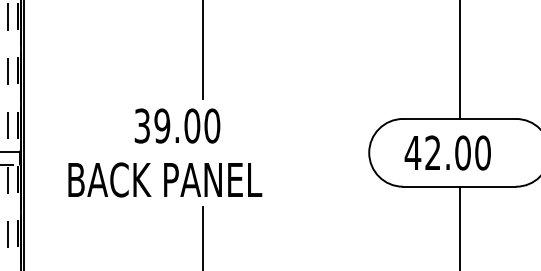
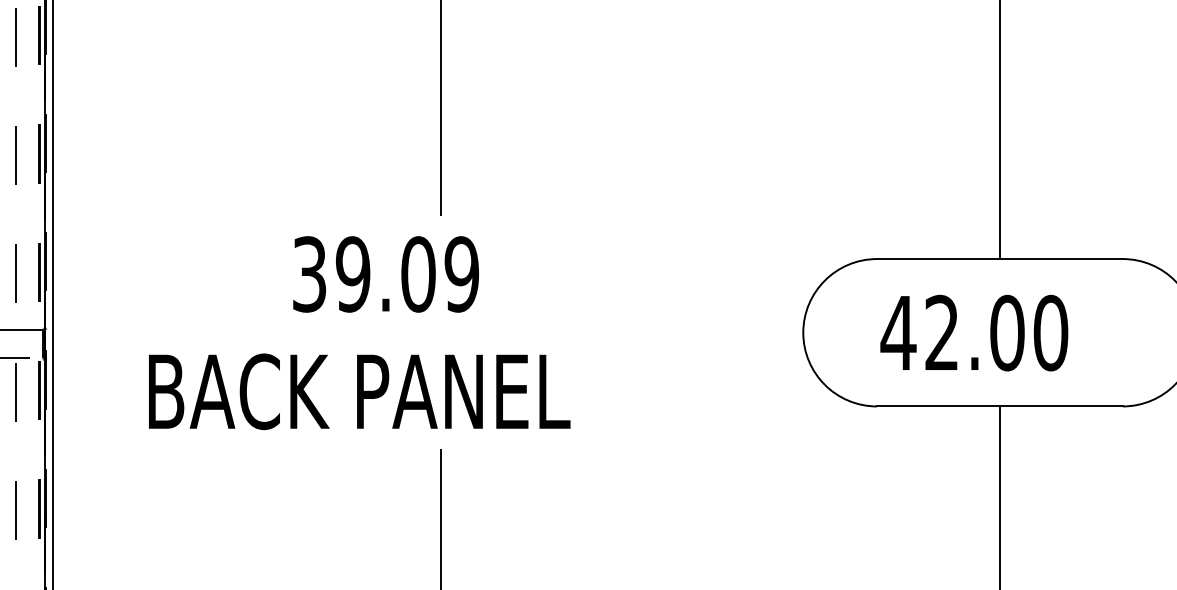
text: (212, 125) -> (462, 273), 39.00 -> 39.09

